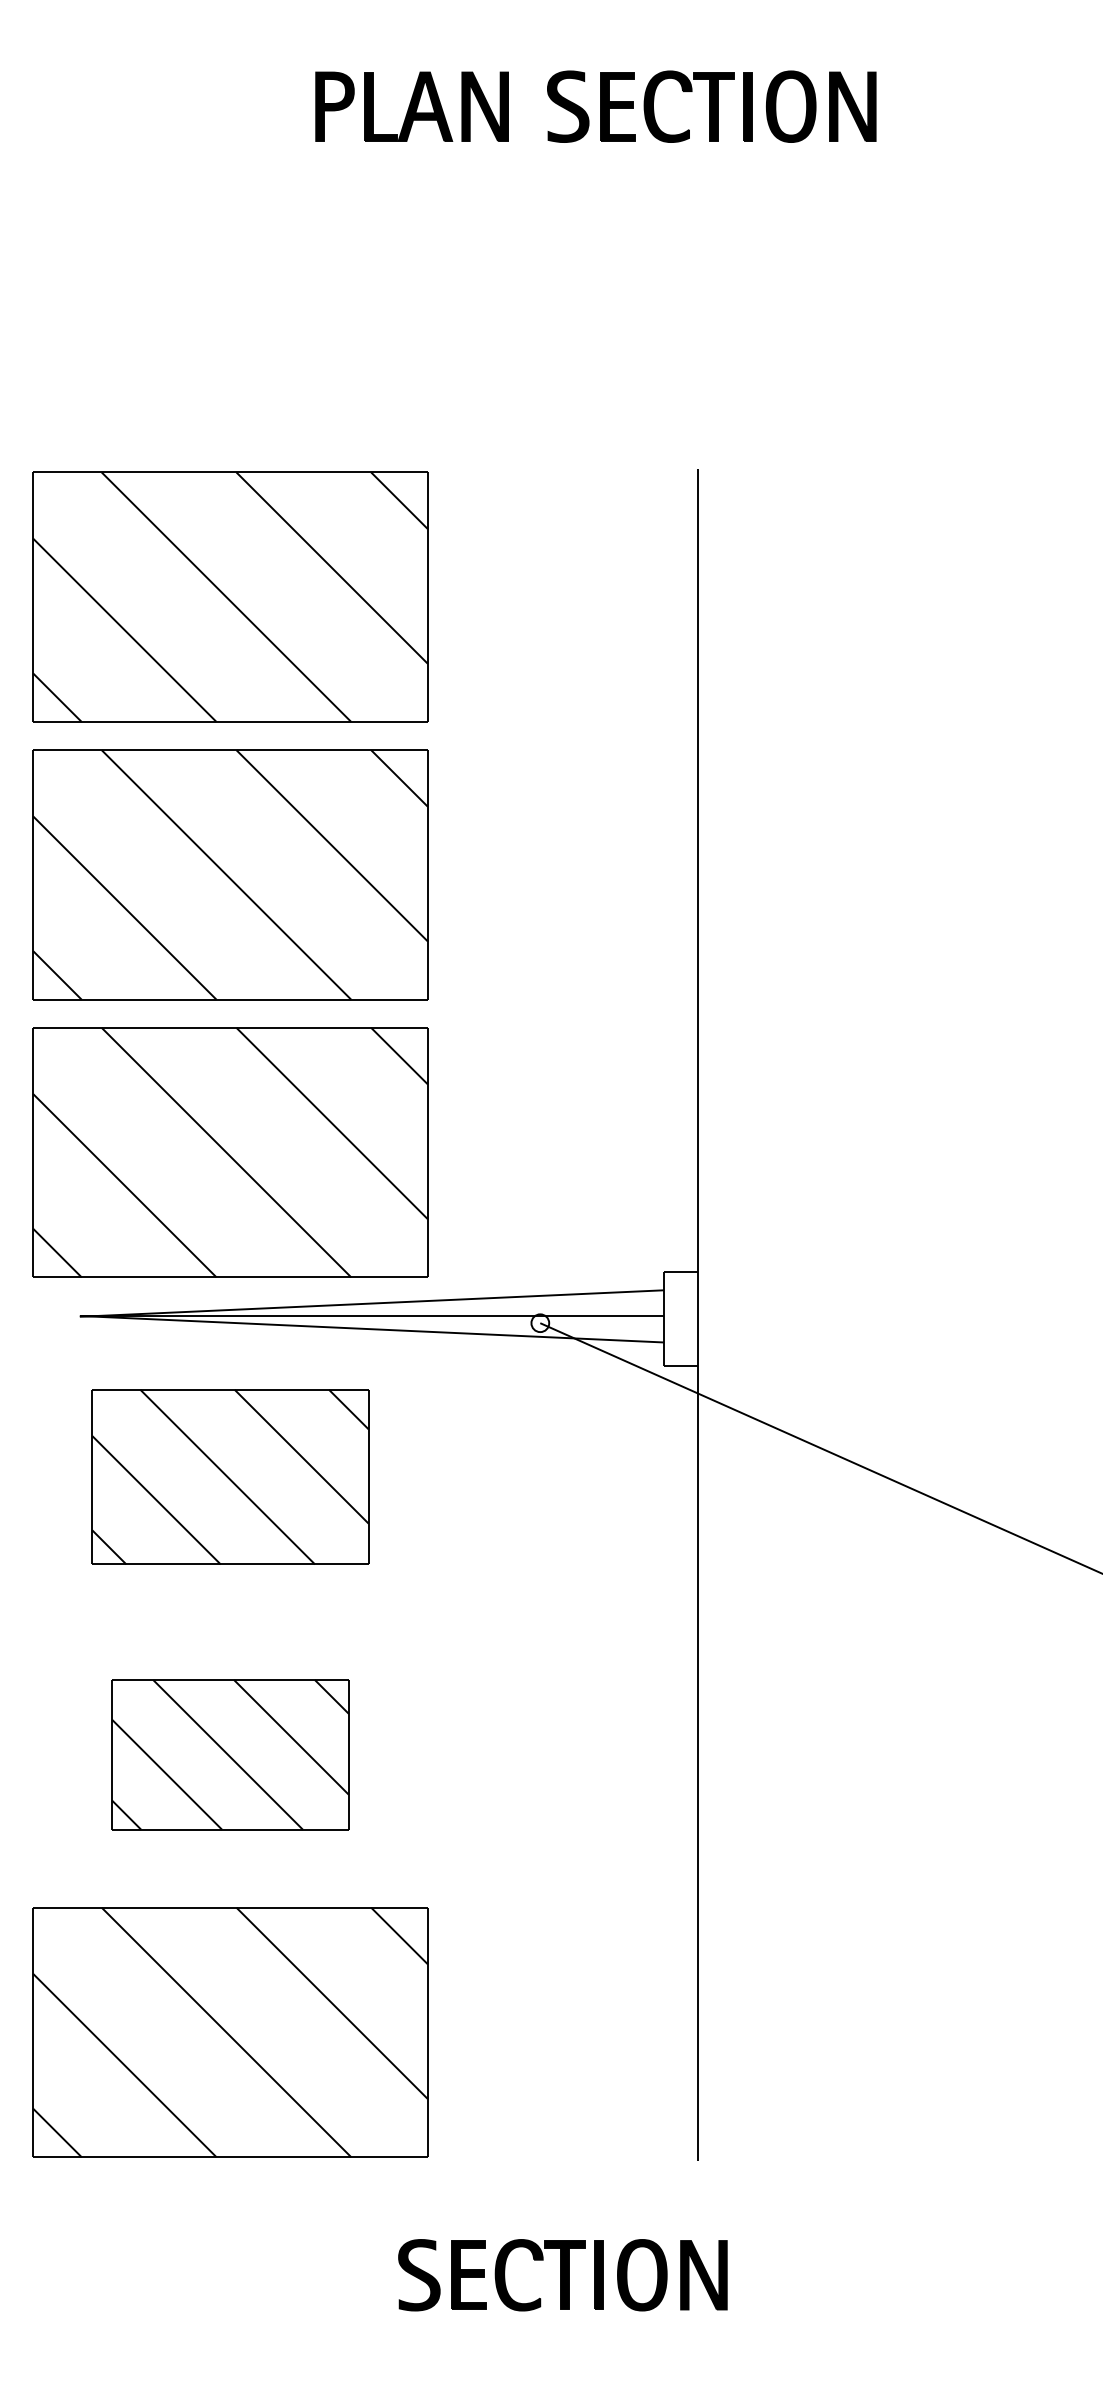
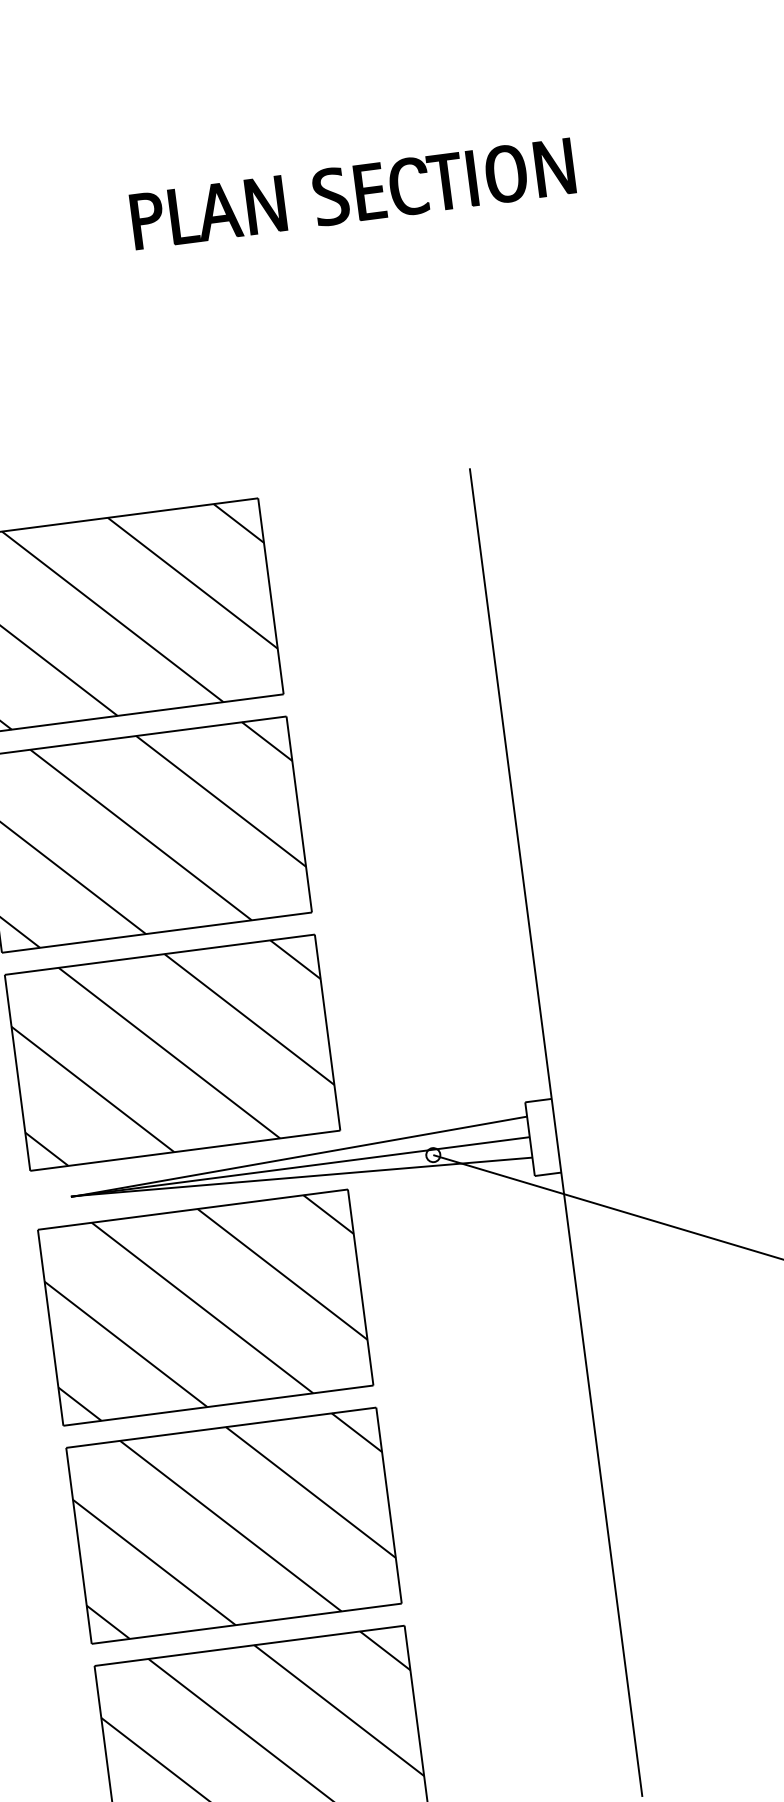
part: (230, 1476) -> (205, 1307), size x1.43
part: (230, 1754) -> (233, 1525), size x1.67

